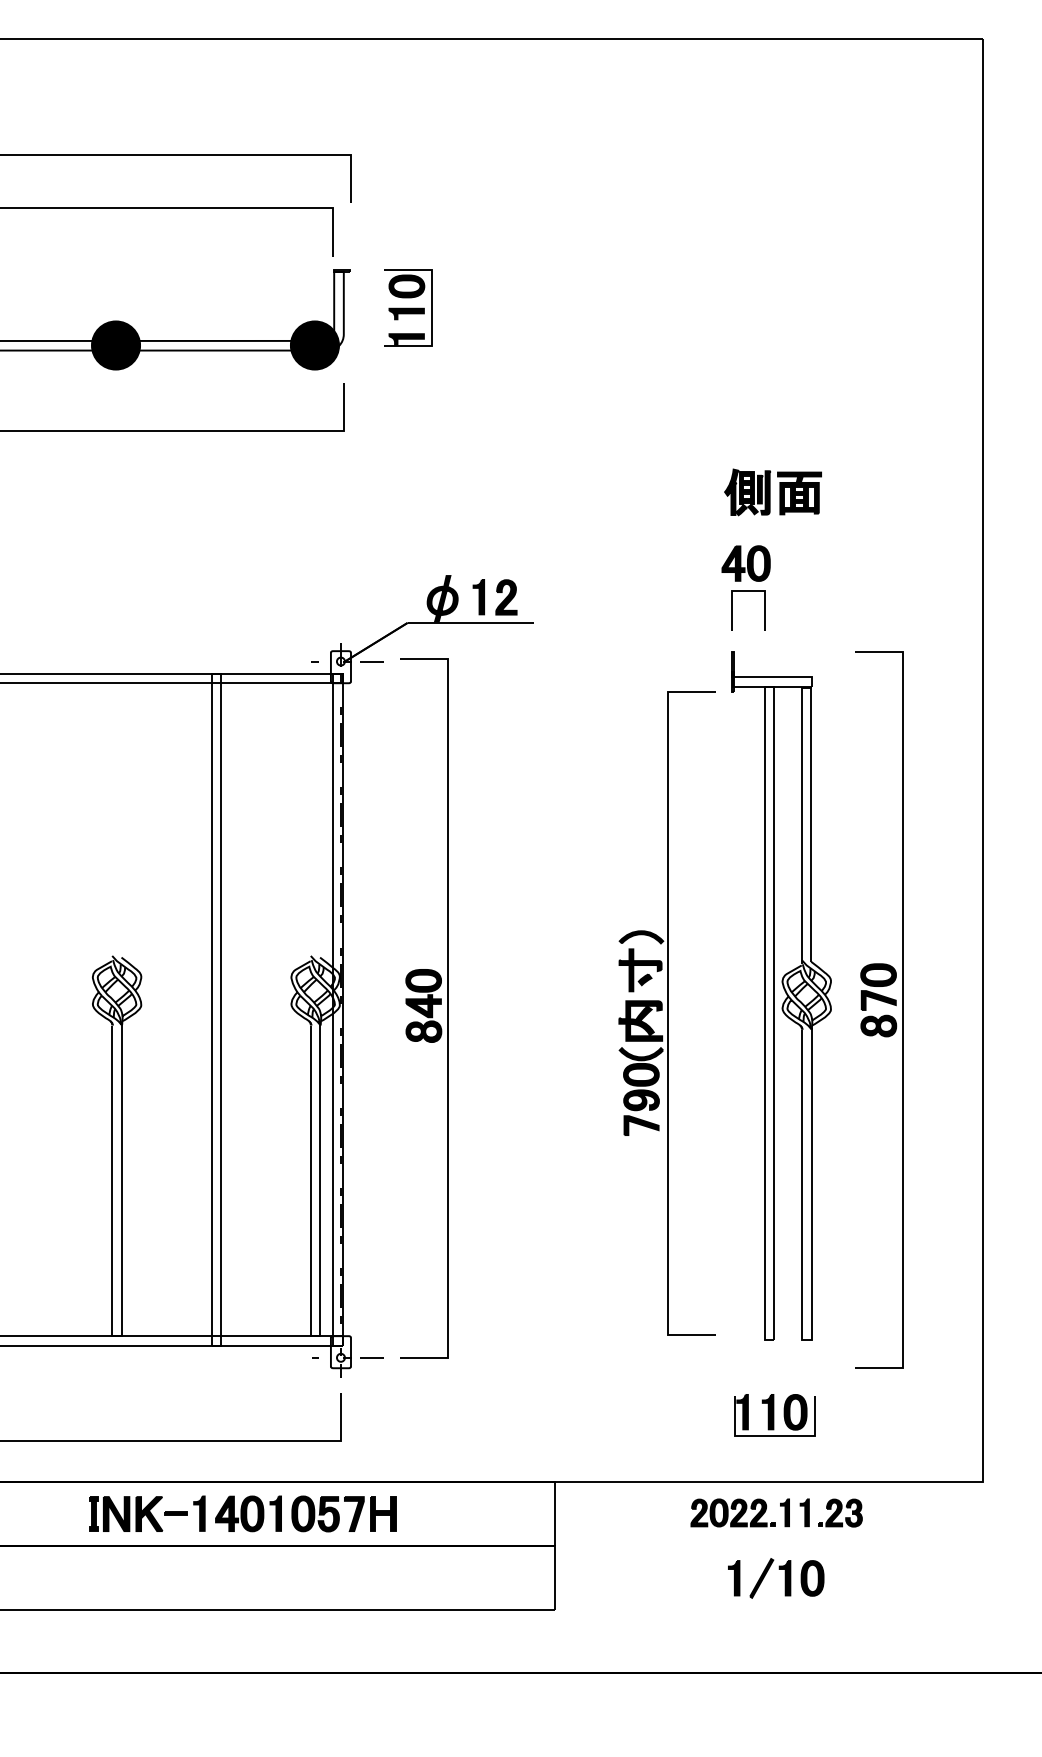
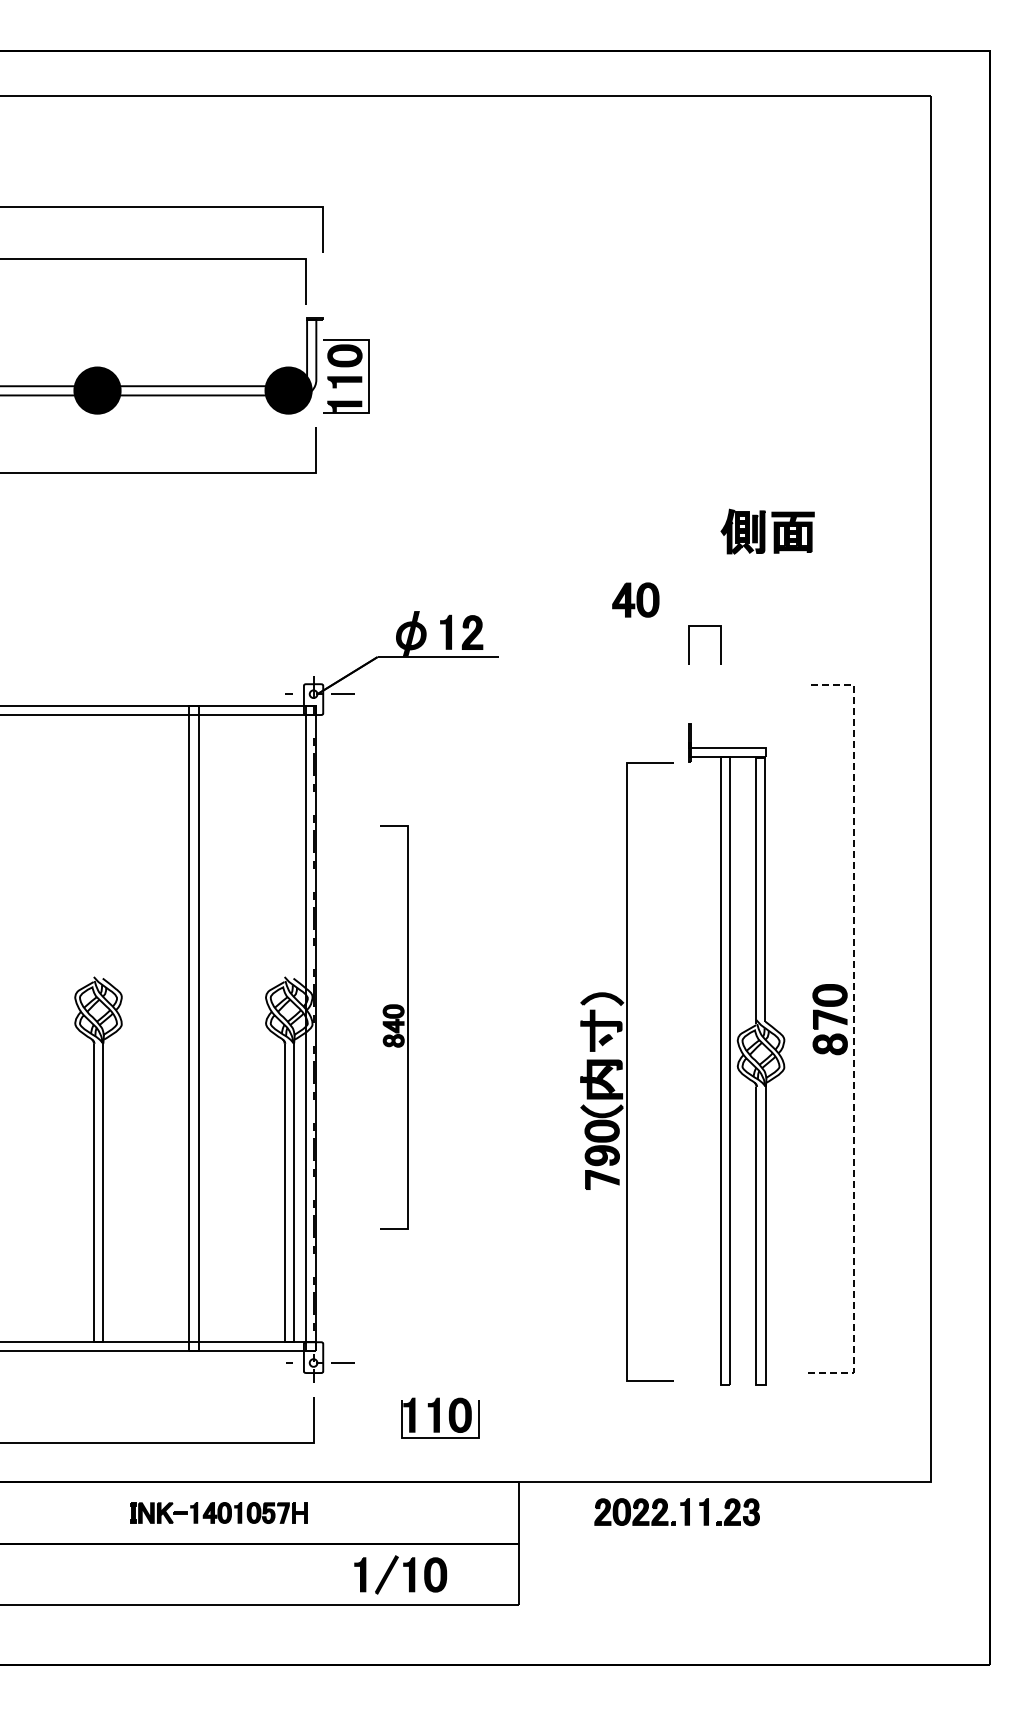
part: (408, 307) -> (346, 376), moved
part: (772, 492) -> (767, 531), moved
part: (745, 562) -> (635, 599), moved
part: (781, 996) -> (736, 1054), moved
part: (425, 1008) -> (394, 1027), size x0.6
line: (903, 1010) -> (853, 1029), solid -> dashed
part: (666, 1012) -> (626, 1071), moved
part: (774, 1414) -> (440, 1417), moved
part: (241, 1513) -> (218, 1512), size x0.6
part: (784, 1513) -> (684, 1512), moved
part: (779, 1569) -> (403, 1566), moved

